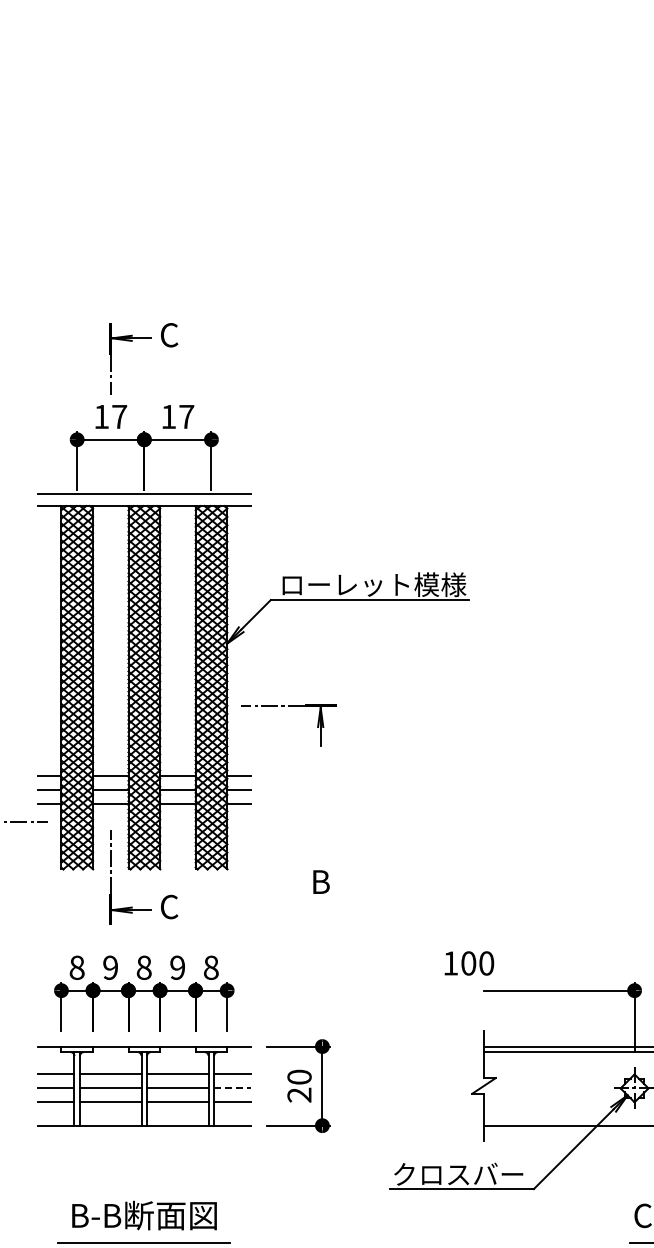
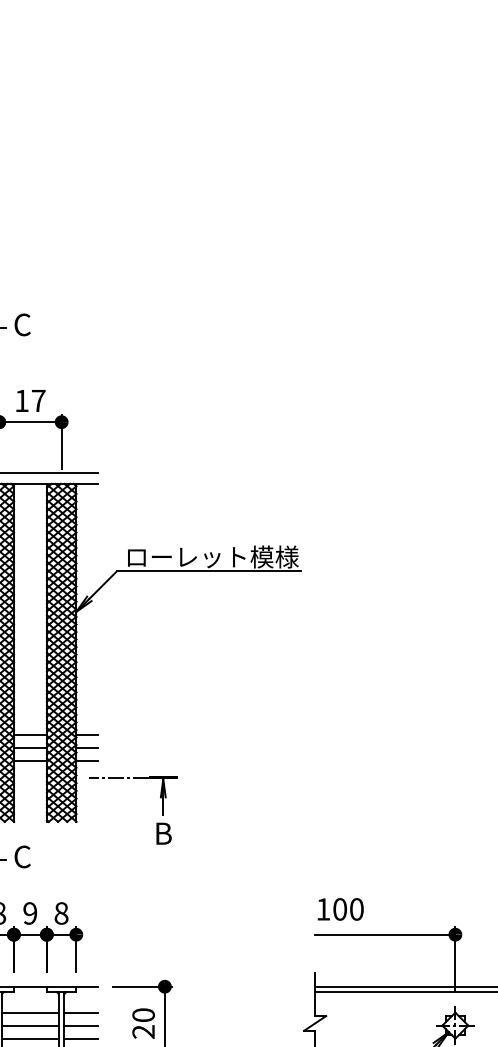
part: (288, 706) -> (133, 778), moved
text: (469, 963) -> (340, 909), moved
line: (233, 1088) -> (82, 1025), dashed -> solid

